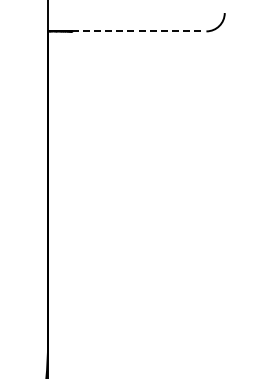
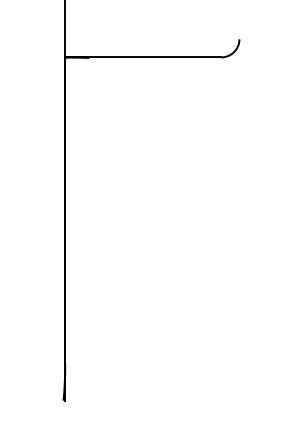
line: (139, 31) -> (155, 57), dashed -> solid

